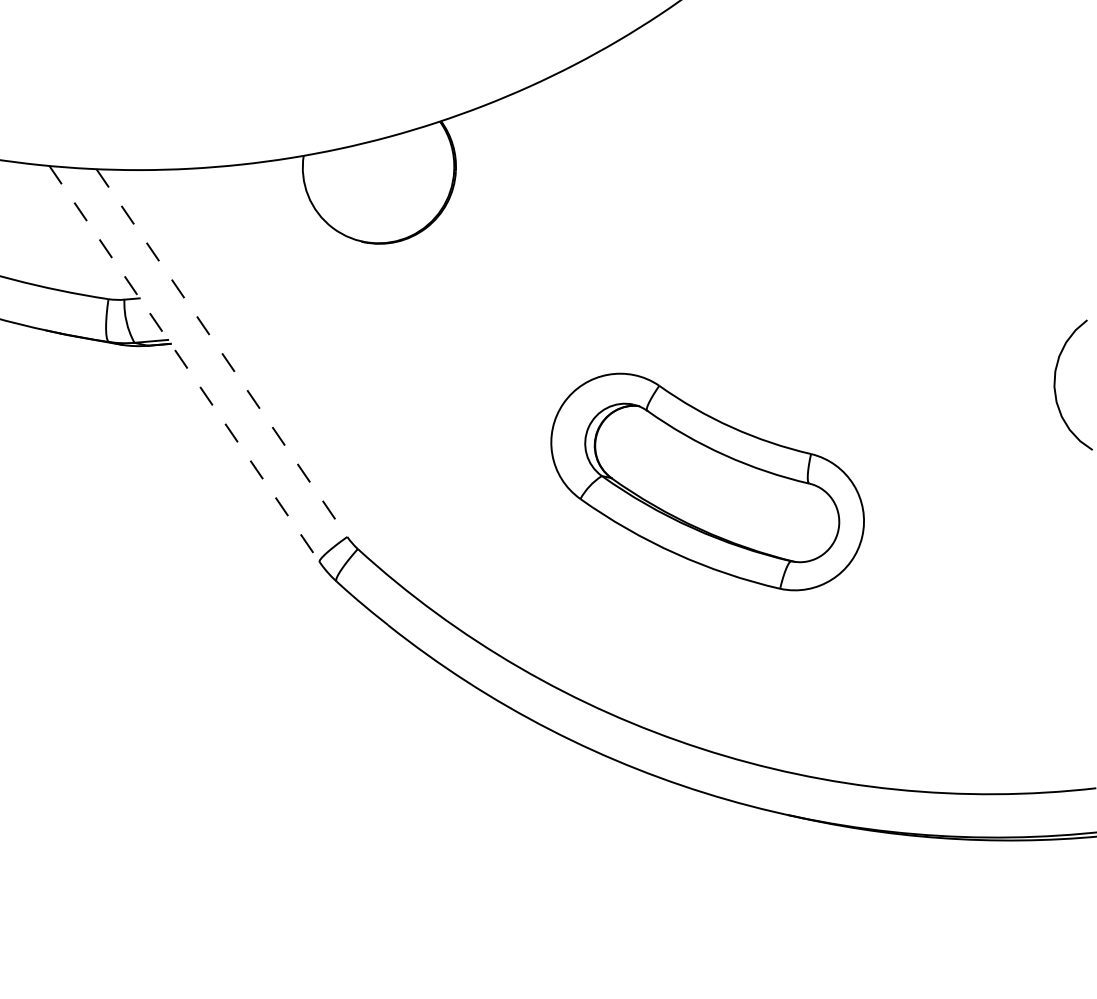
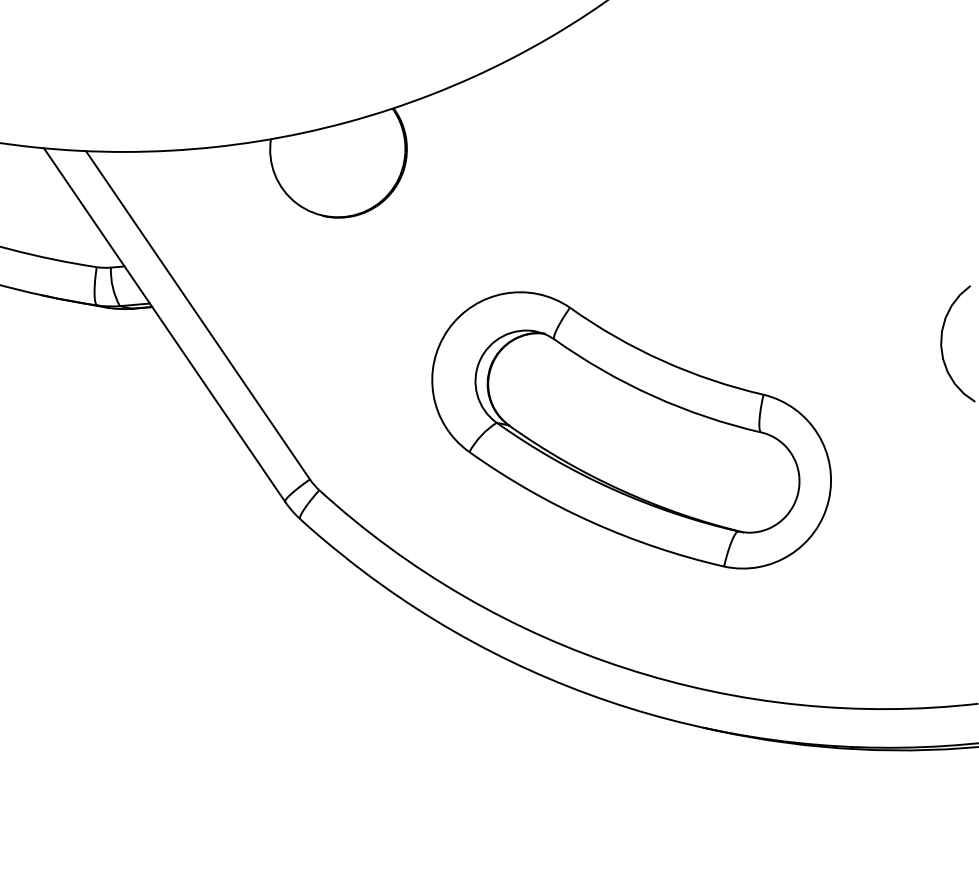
line: (221, 352) -> (197, 314), dashed -> solid
line: (184, 363) -> (164, 324), dashed -> solid
part: (707, 481) -> (631, 429), size x1.43

